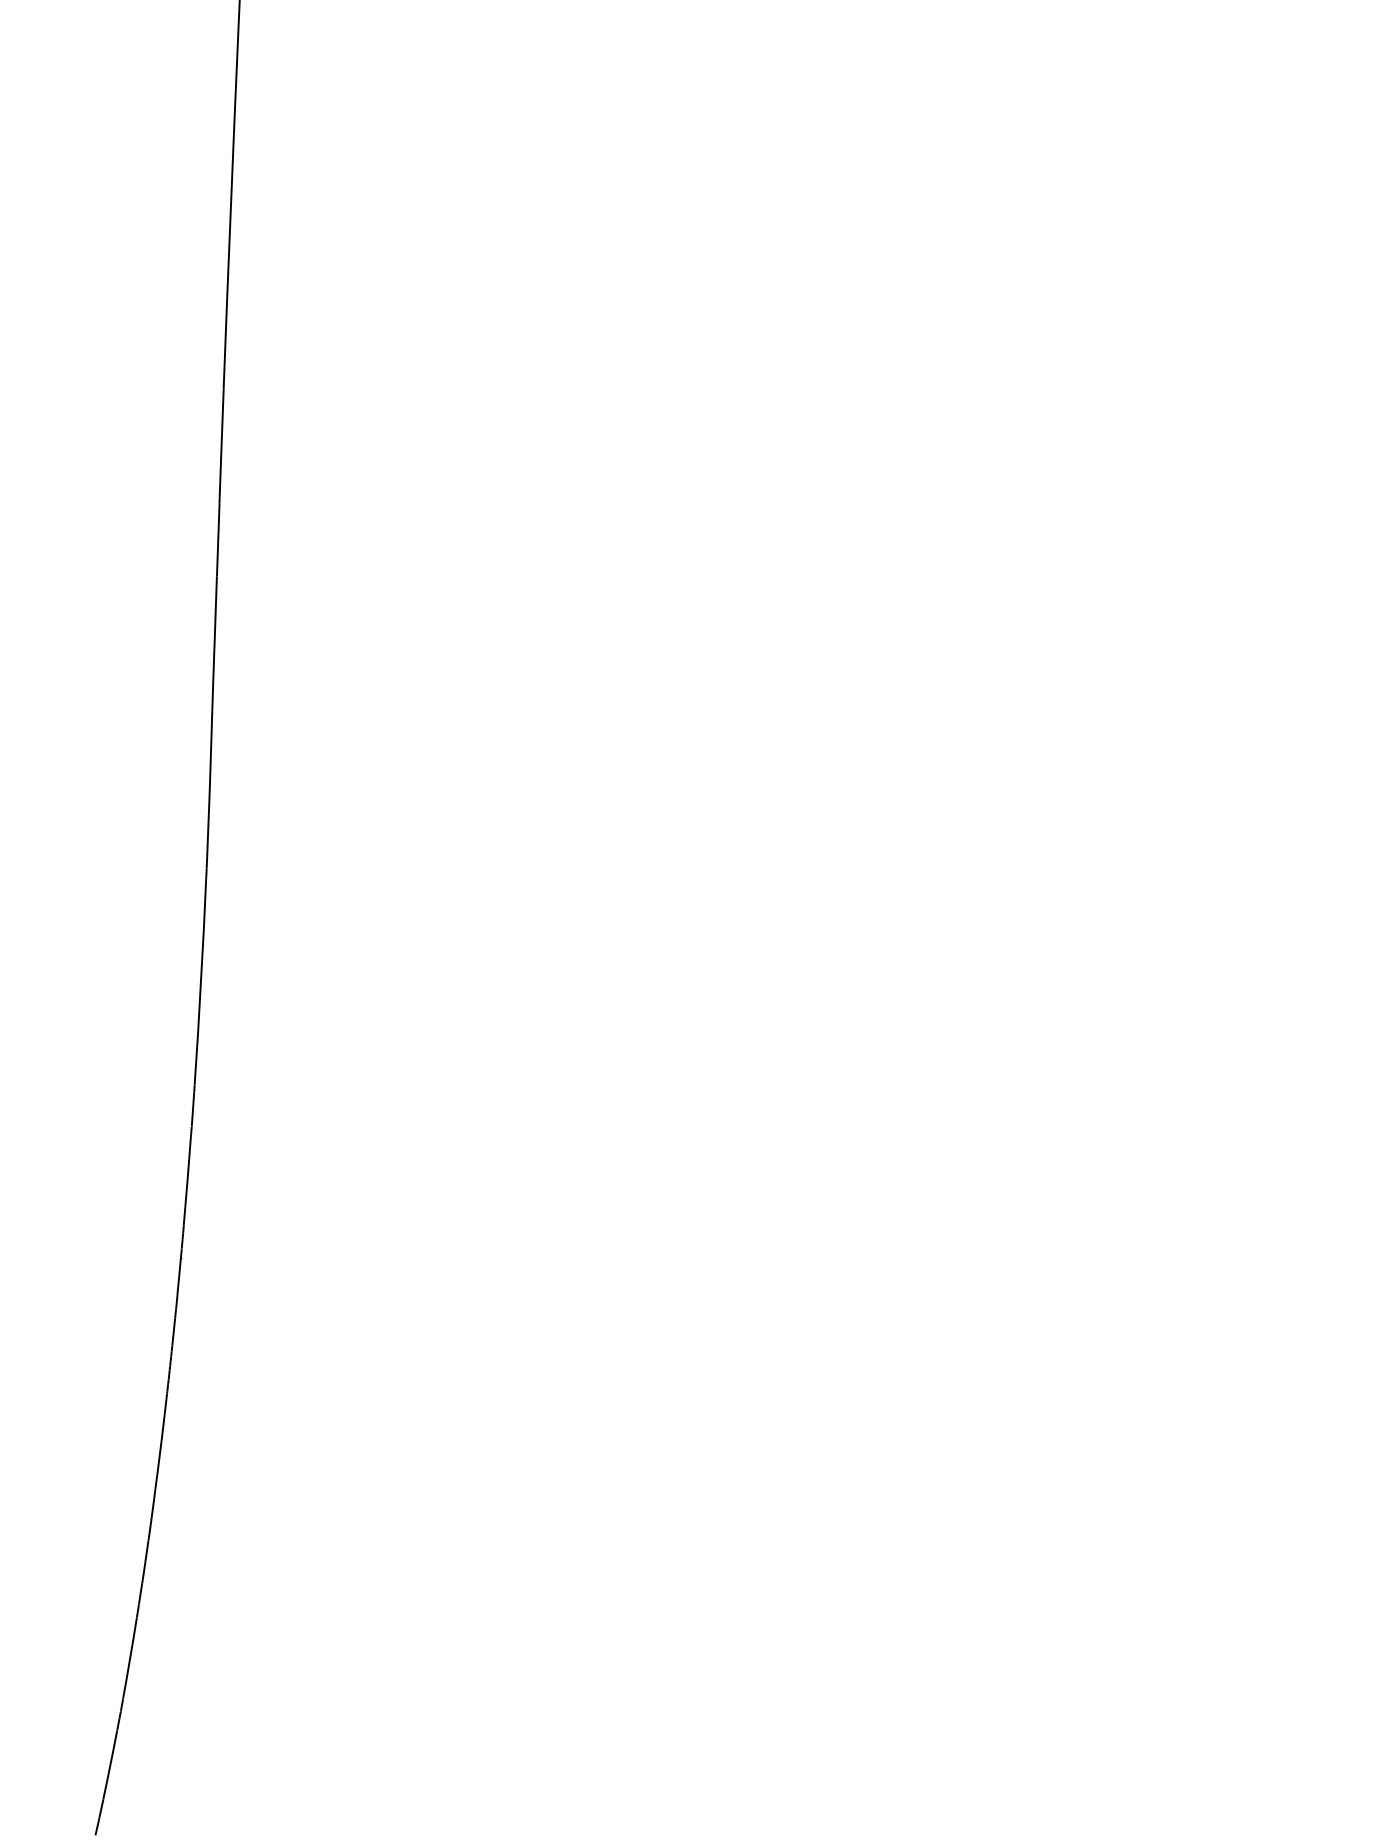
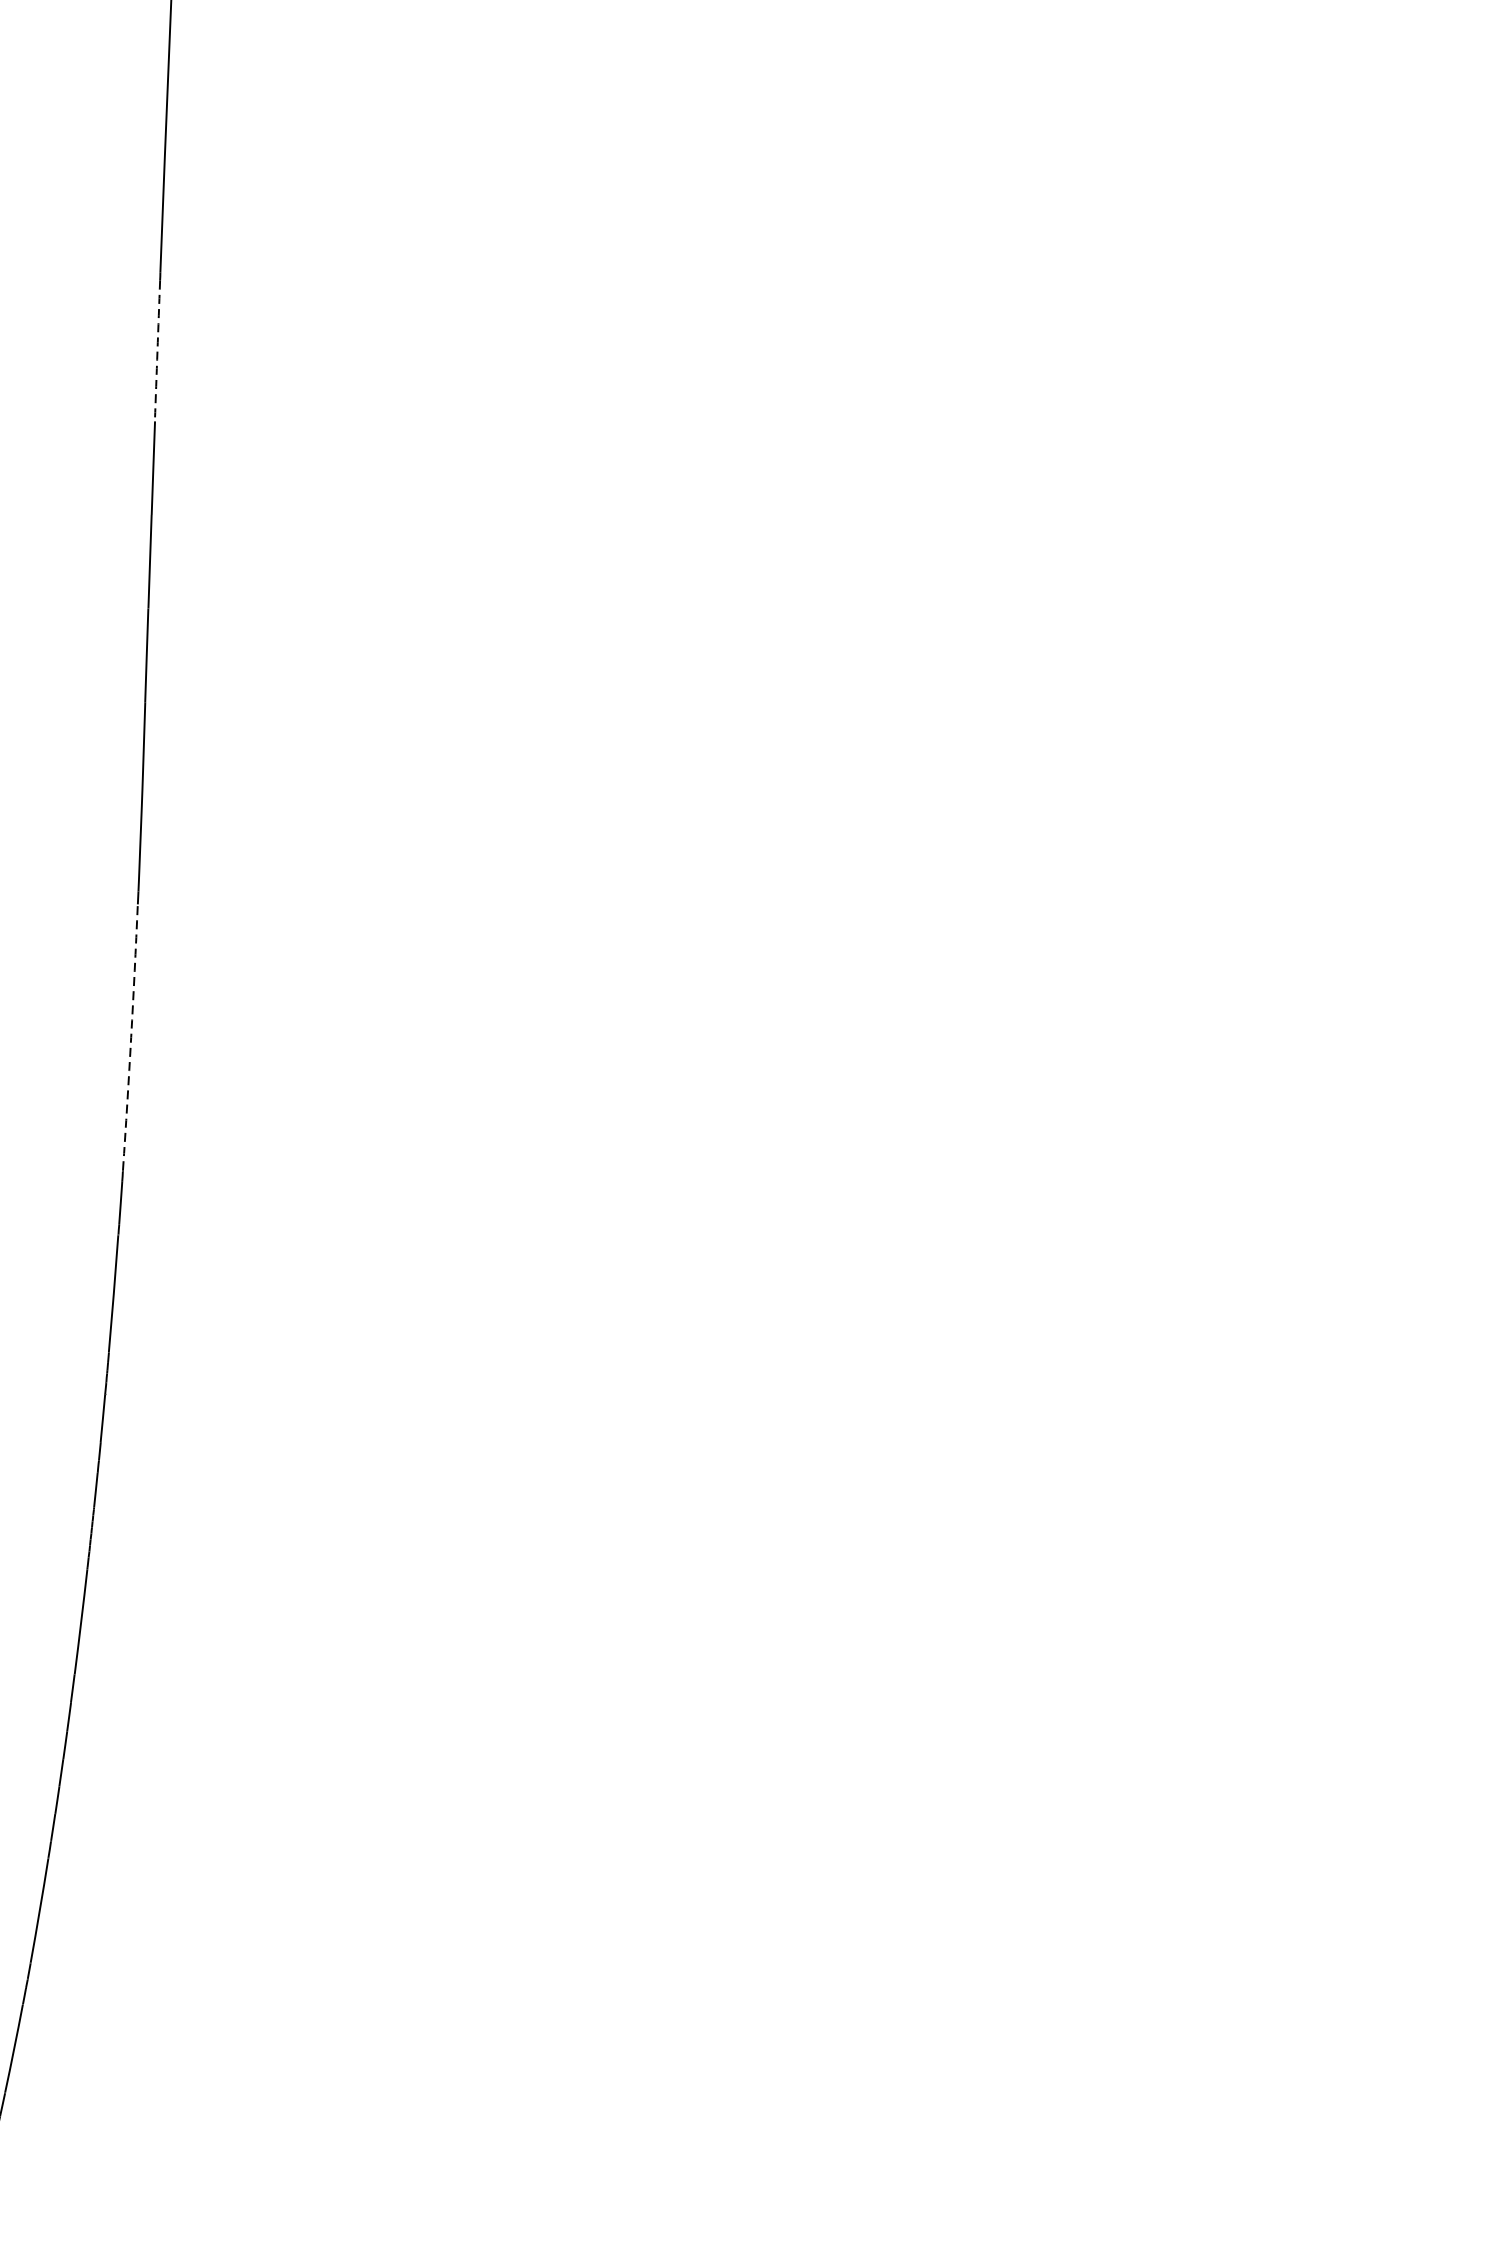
arc: (221, 449) -> (157, 351), solid -> dashed
arc: (201, 981) -> (131, 1037), solid -> dashed

